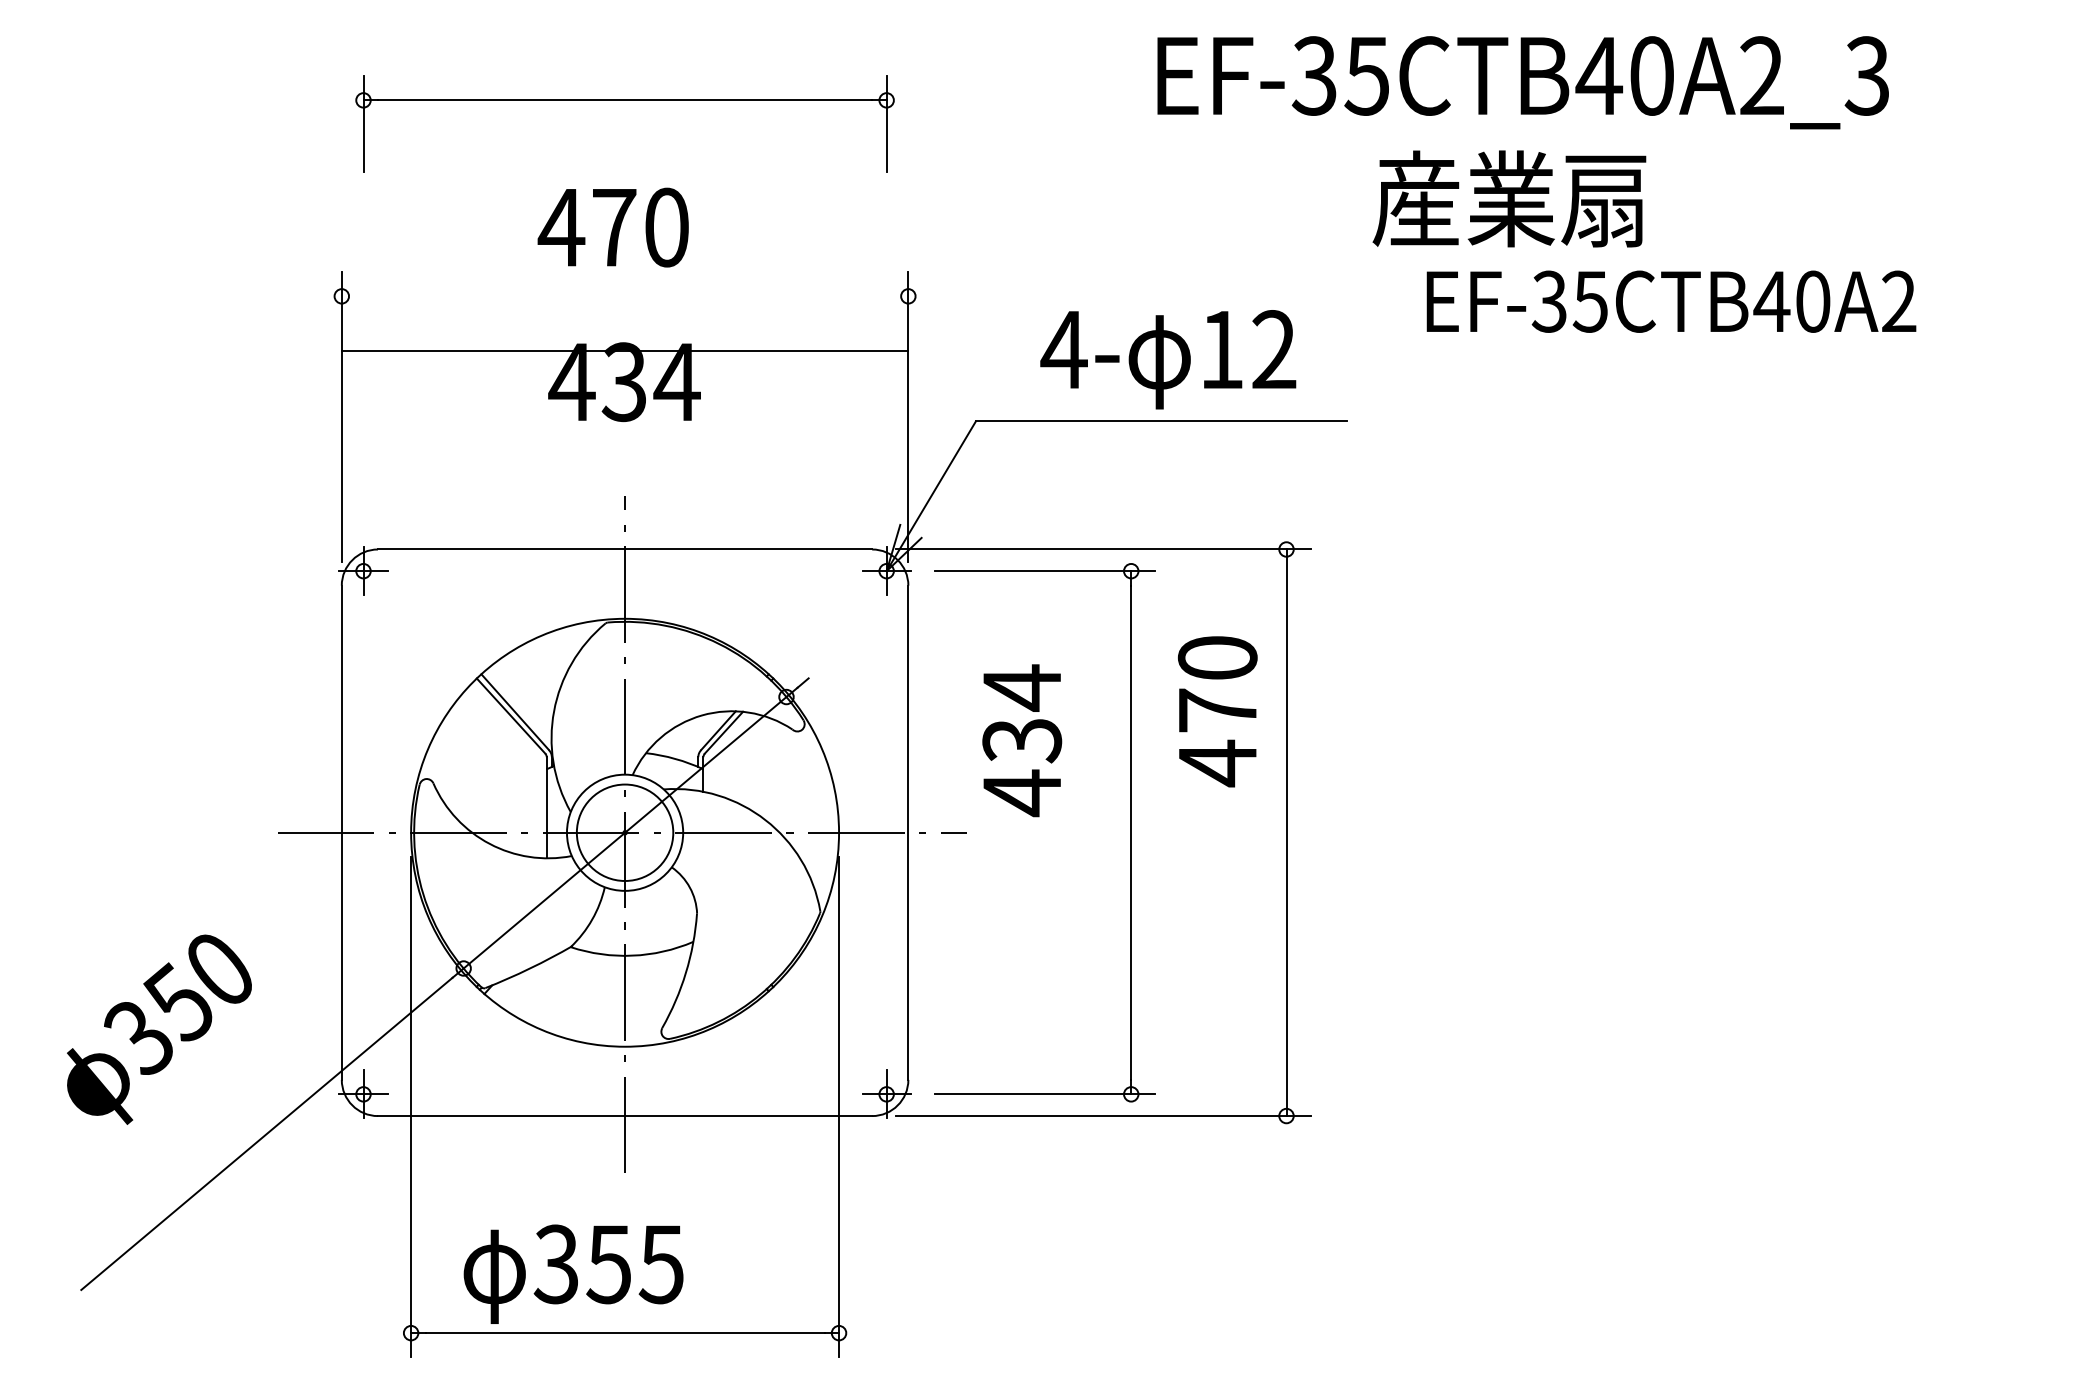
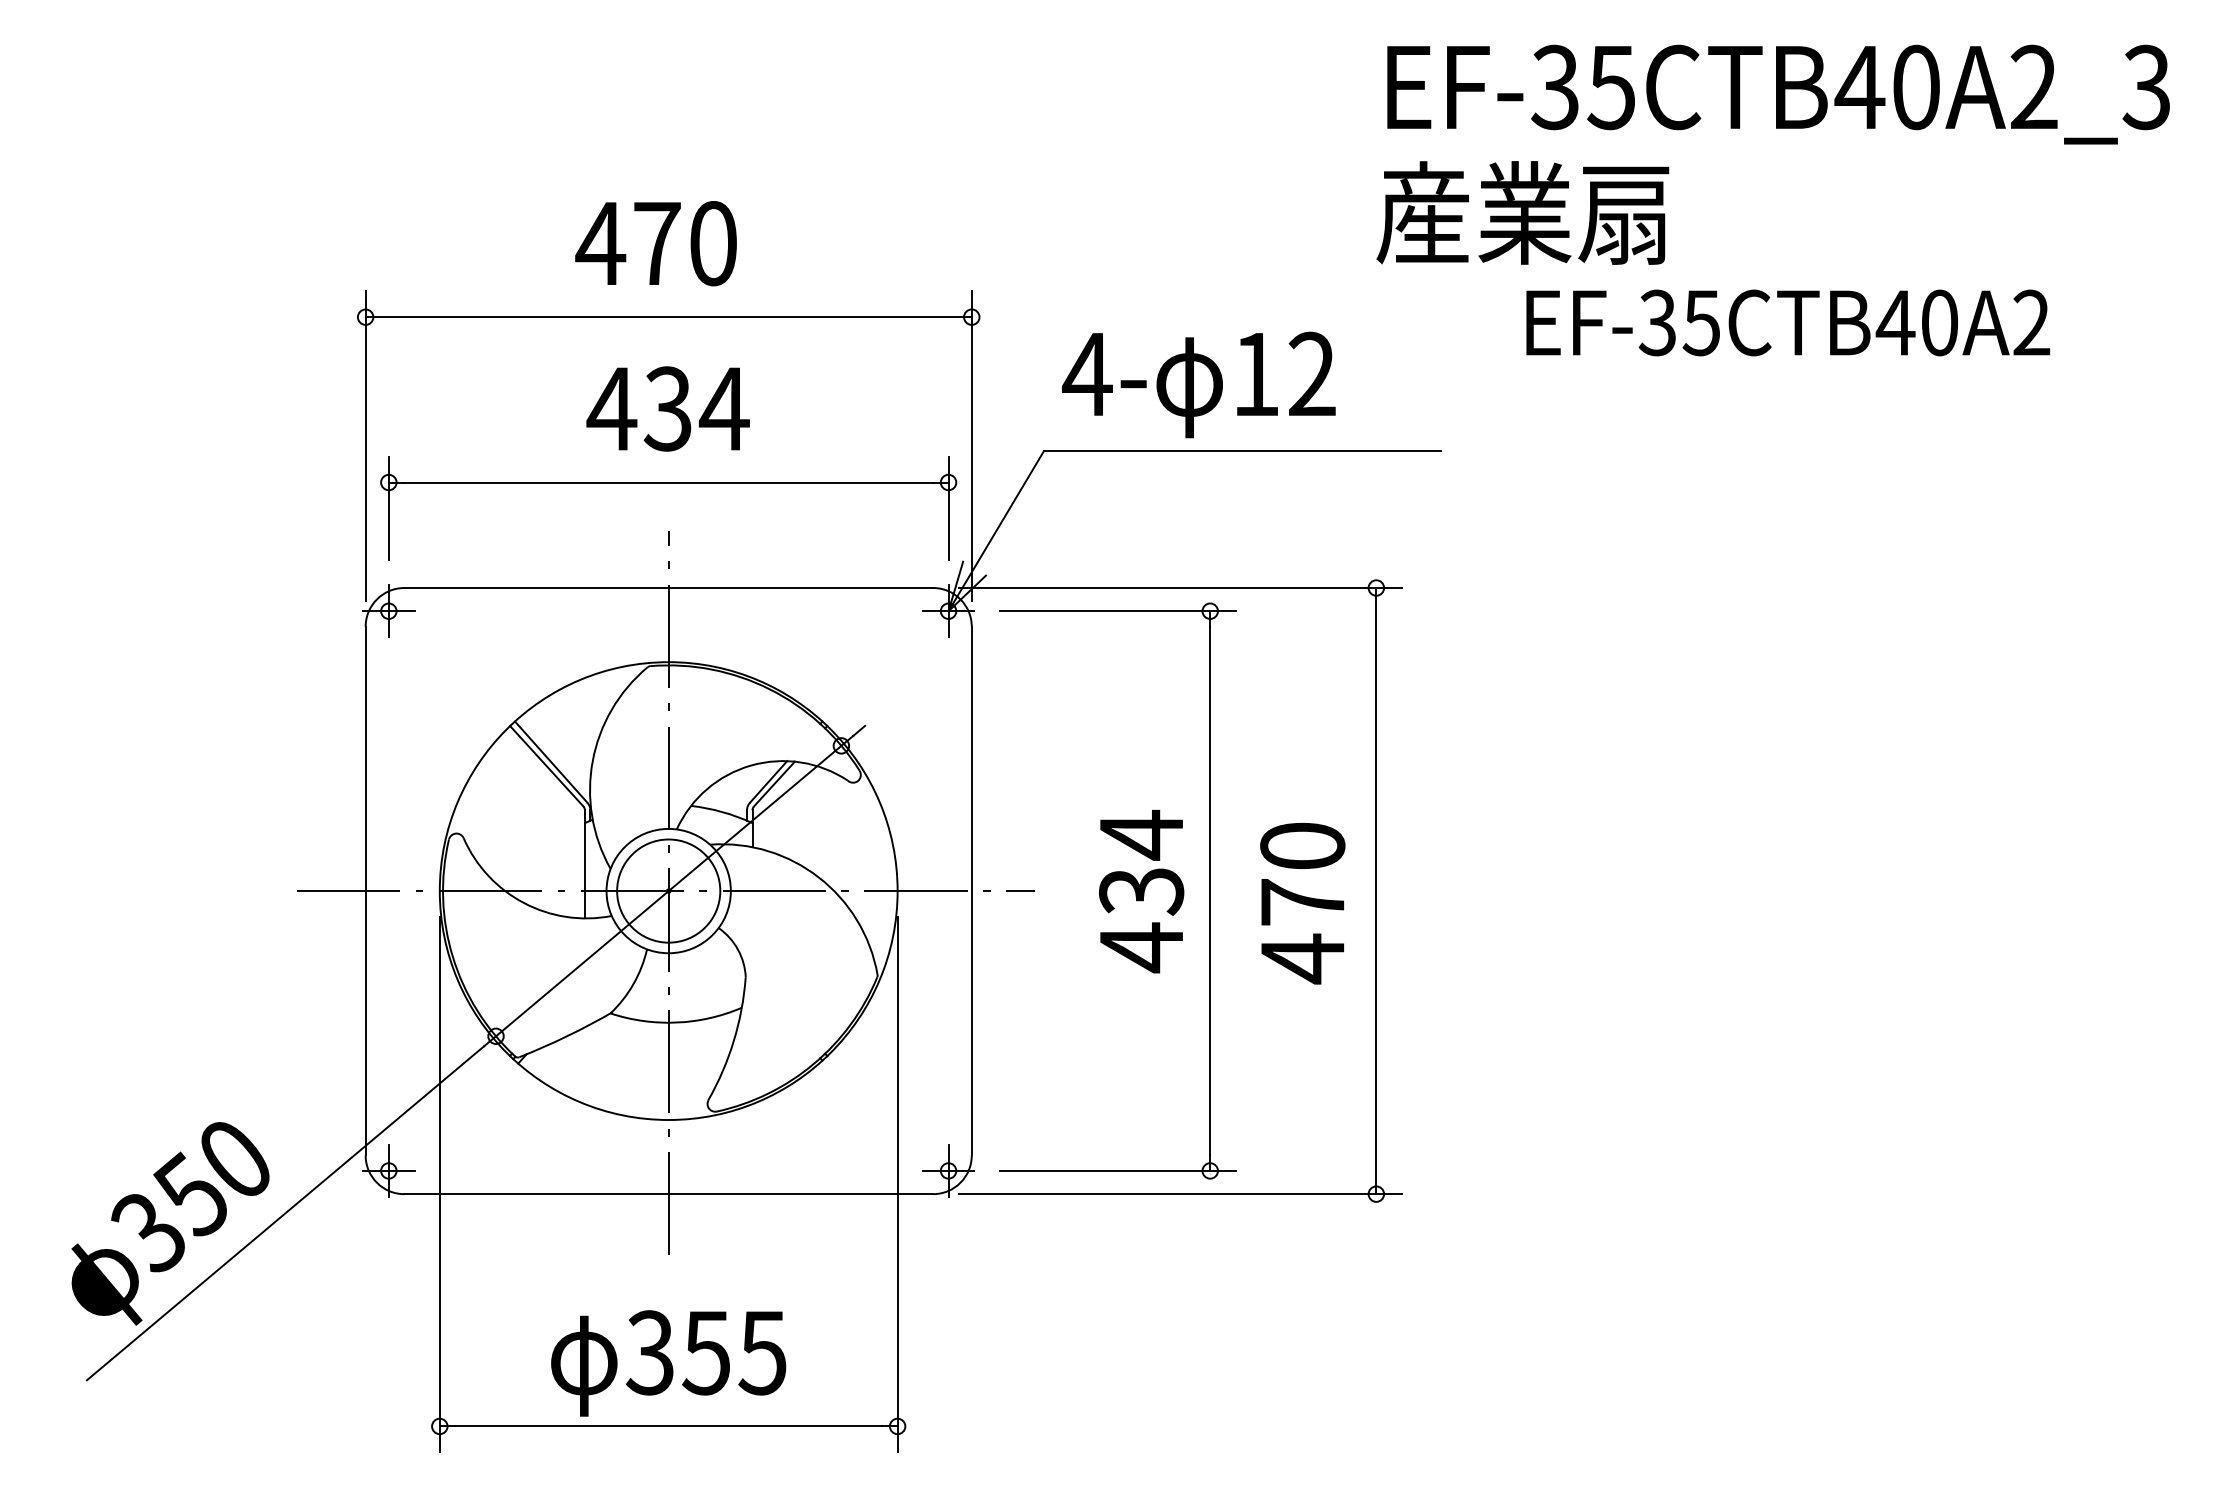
text: (1523, 82) -> (1778, 94), moved
part: (624, 101) -> (668, 483), moved
text: (1509, 198) -> (1522, 212), moved
line: (624, 350) -> (668, 317), moved
text: (1167, 359) -> (1198, 384), moved
text: (1217, 711) -> (1302, 903), moved
text: (1022, 740) -> (1141, 891), moved
text: (159, 1029) -> (170, 1223), moved
text: (573, 1274) -> (668, 1363), moved

